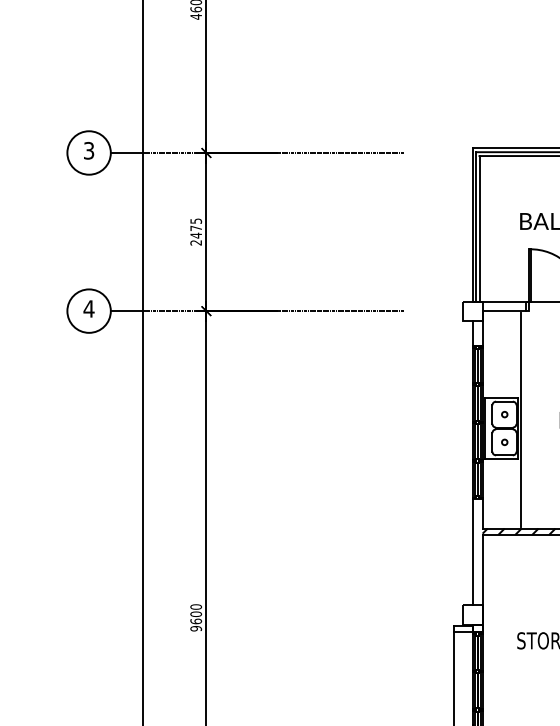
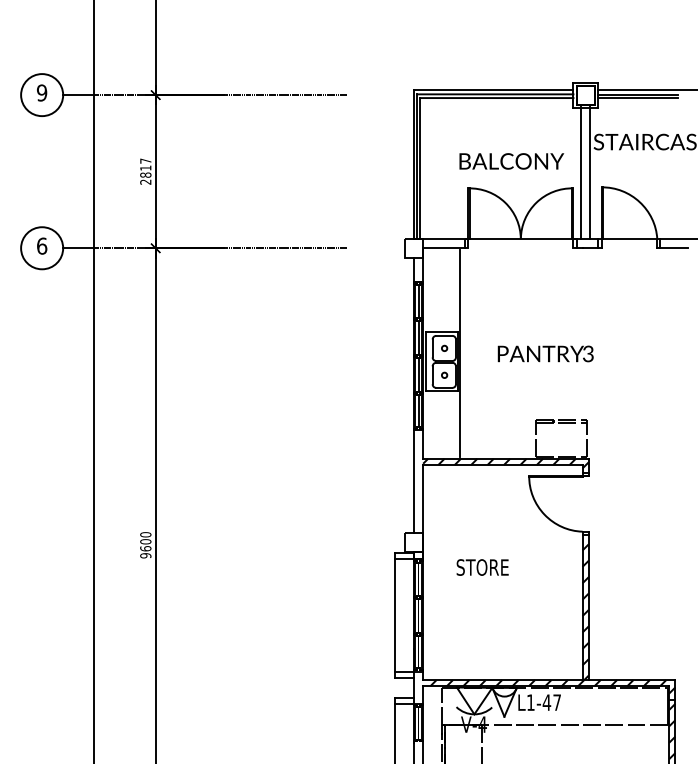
text: (89, 150) -> (42, 92), 3 -> 9
text: (195, 228) -> (145, 168), 2475 -> 2817
text: (88, 308) -> (41, 245), 4 -> 6

